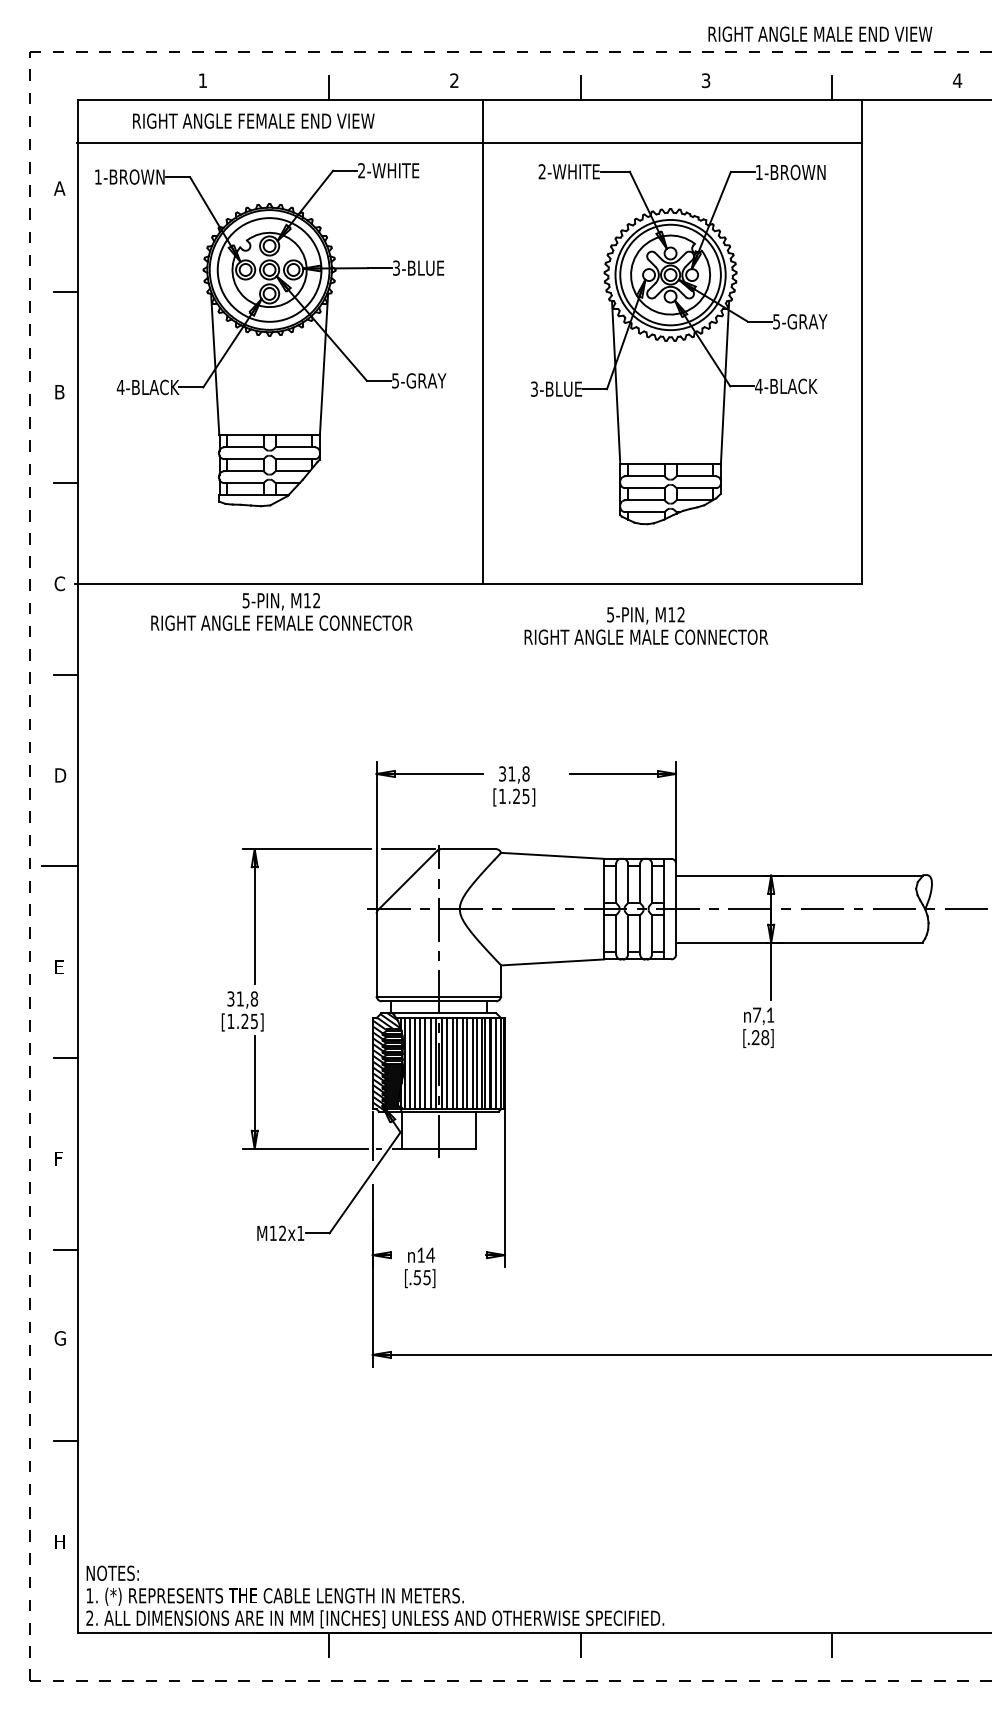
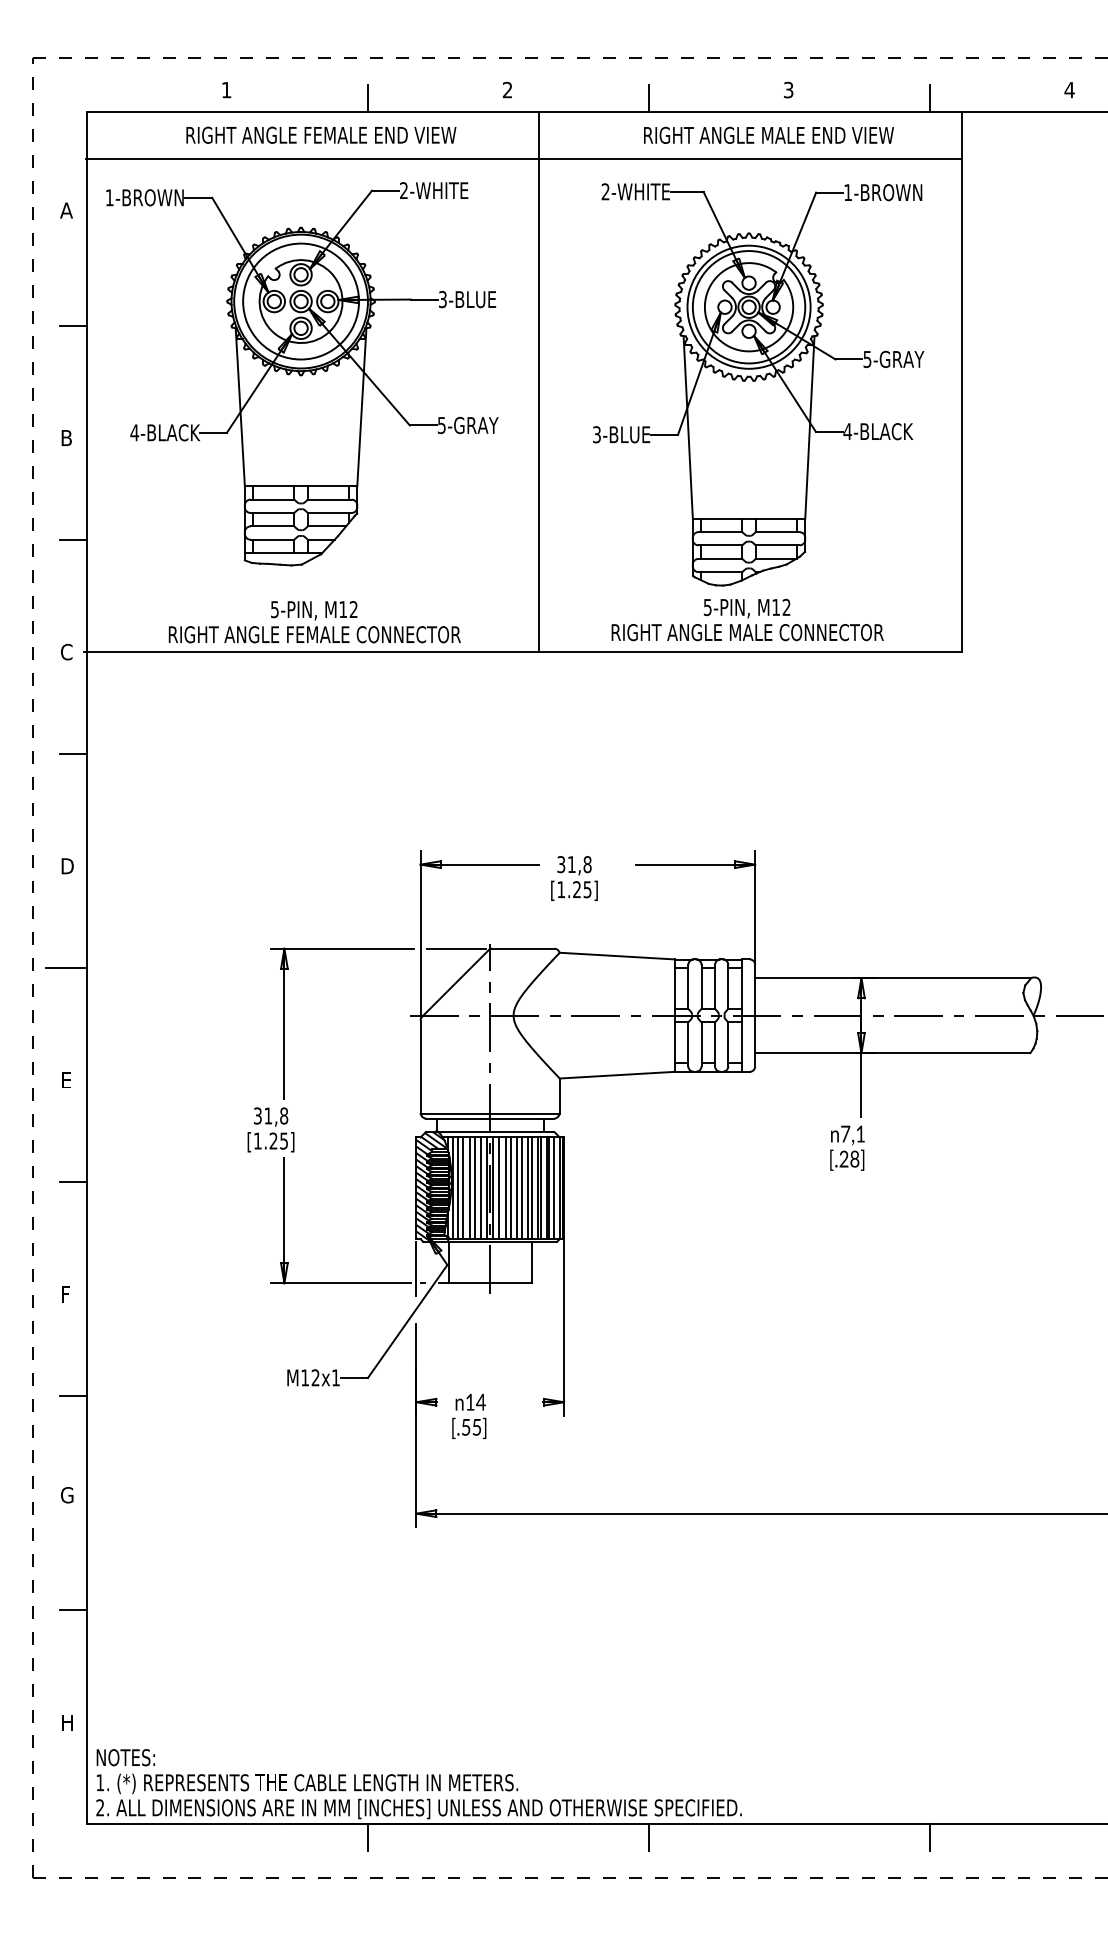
text: (820, 33) -> (769, 134), moved
text: (253, 120) -> (321, 134), moved
text: (281, 611) -> (314, 621), moved
text: (646, 625) -> (747, 619), moved

